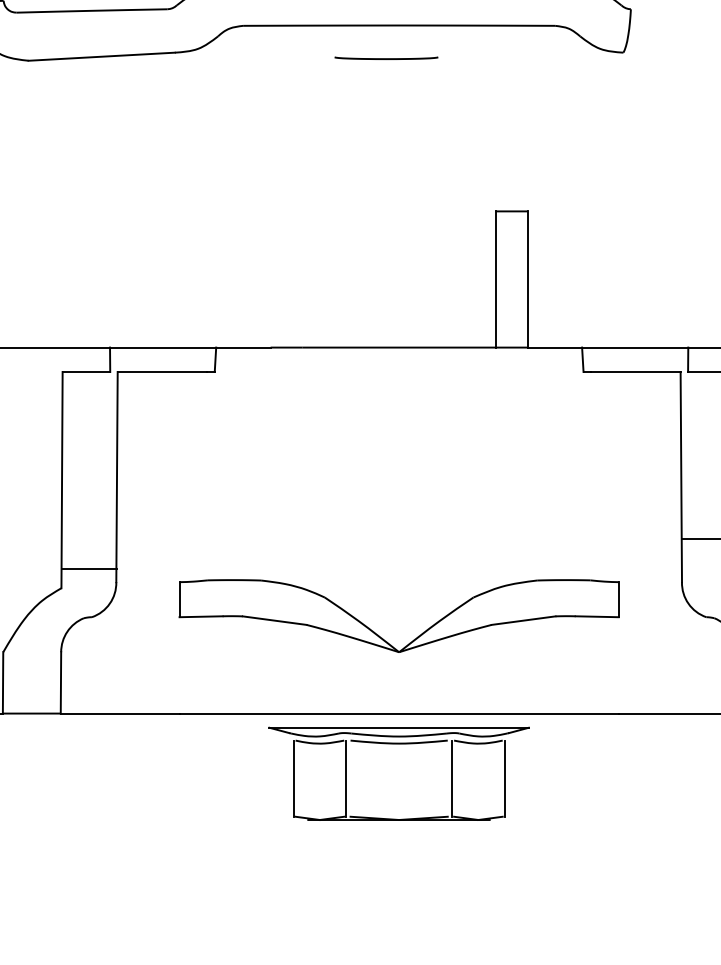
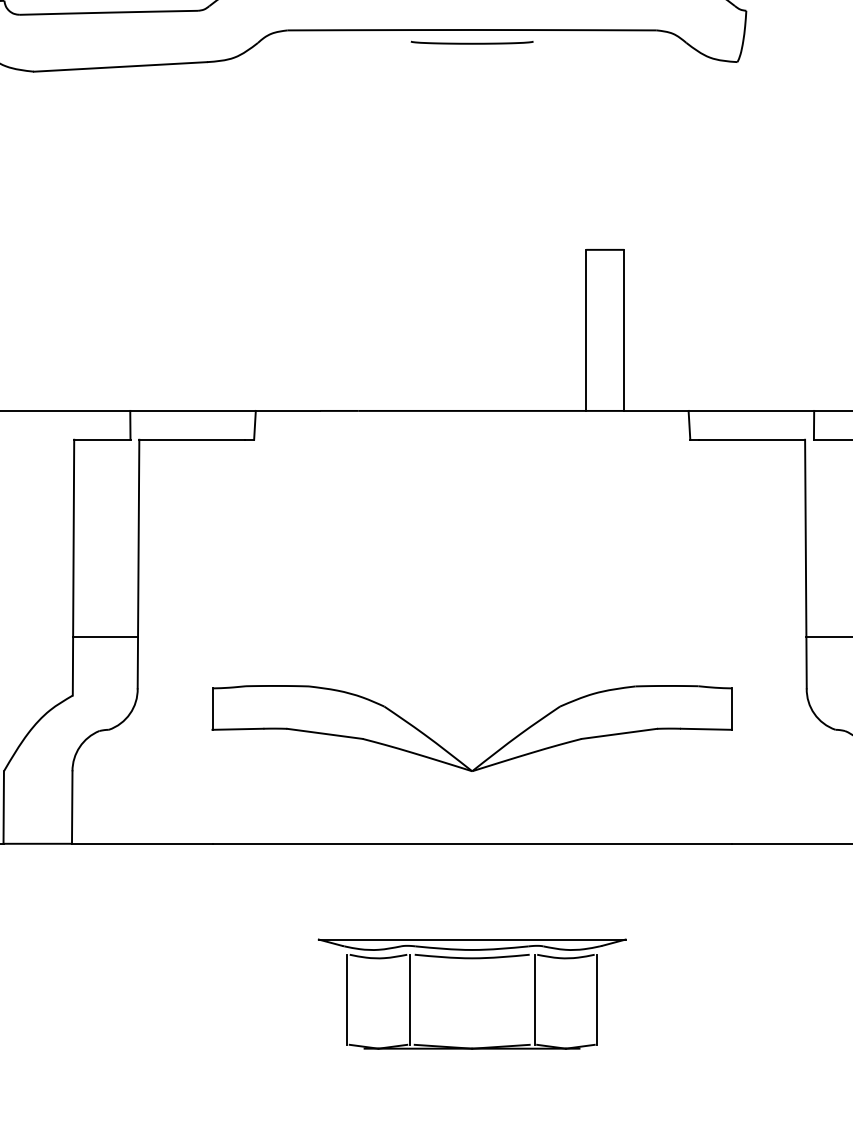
curve: (385, 58) -> (471, 42), moved
line: (89, 568) -> (105, 637), moved
part: (398, 744) -> (471, 959), moved

